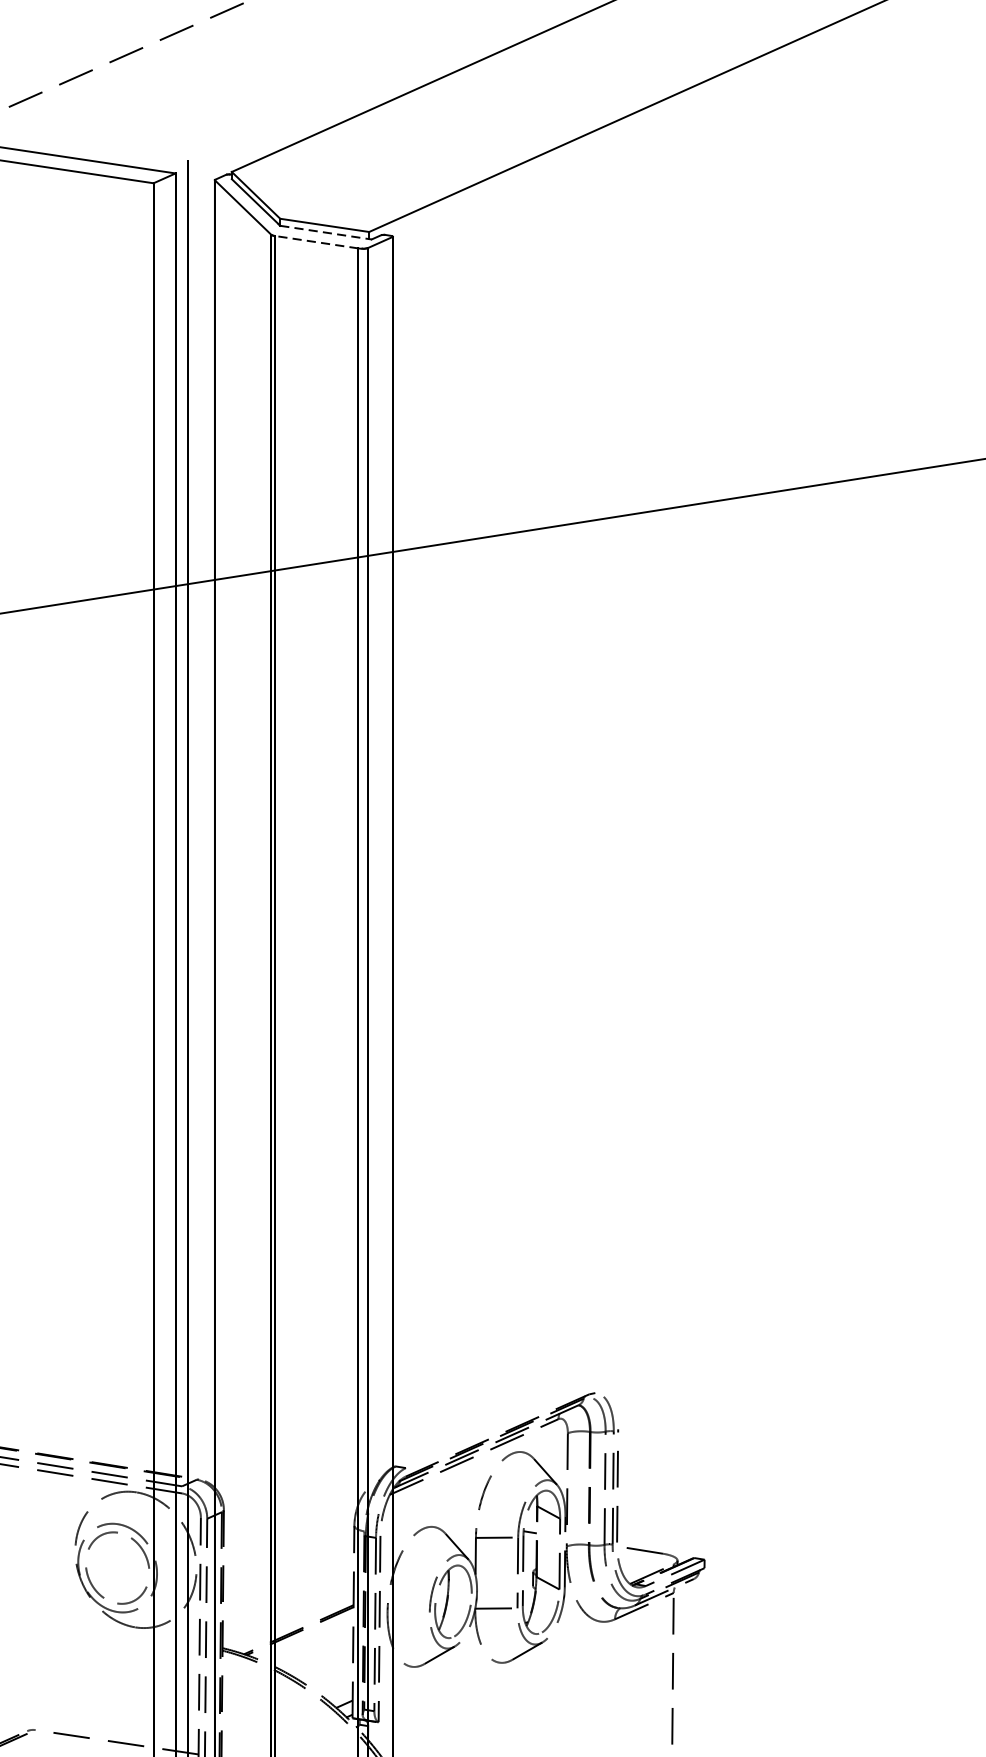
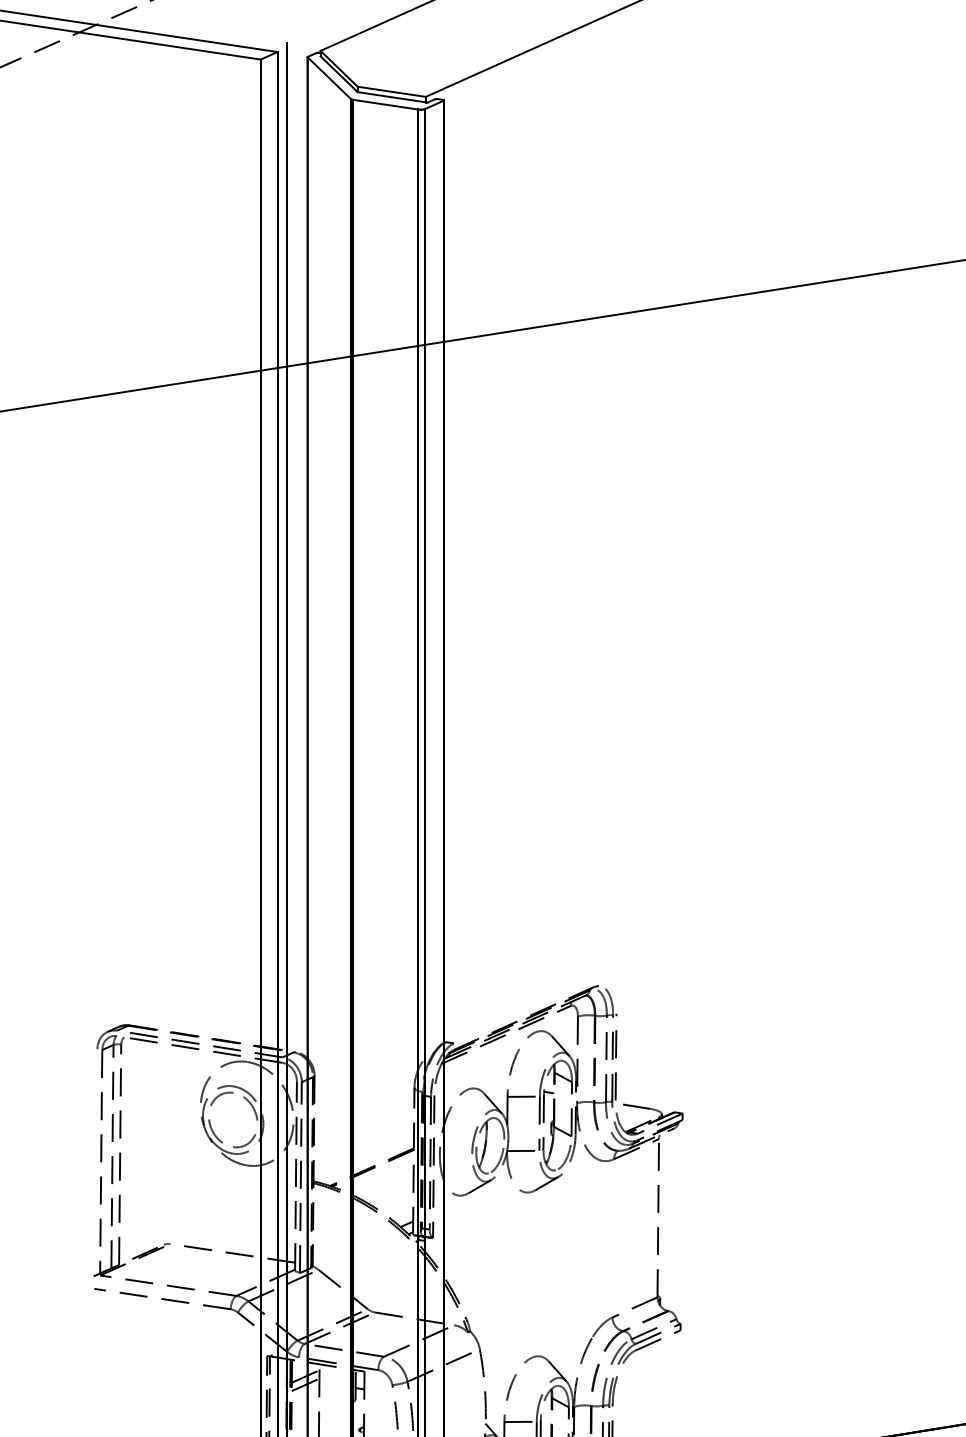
line: (326, 232) -> (393, 97), dashed -> solid
line: (316, 241) -> (385, 104), dashed -> solid

